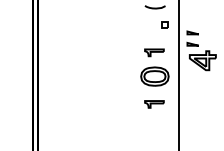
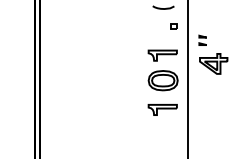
part: (192, 37) -> (202, 39), size x0.62
part: (154, 52) -> (162, 55), size x1.43
part: (154, 103) -> (162, 109), size x1.43

